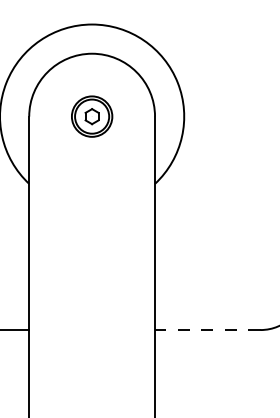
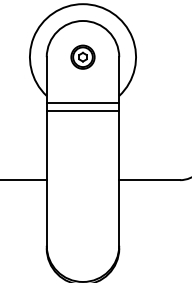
line: (91, 195) -> (82, 102), added
line: (91, 210) -> (82, 111), added
line: (207, 330) -> (149, 180), dashed -> solid

